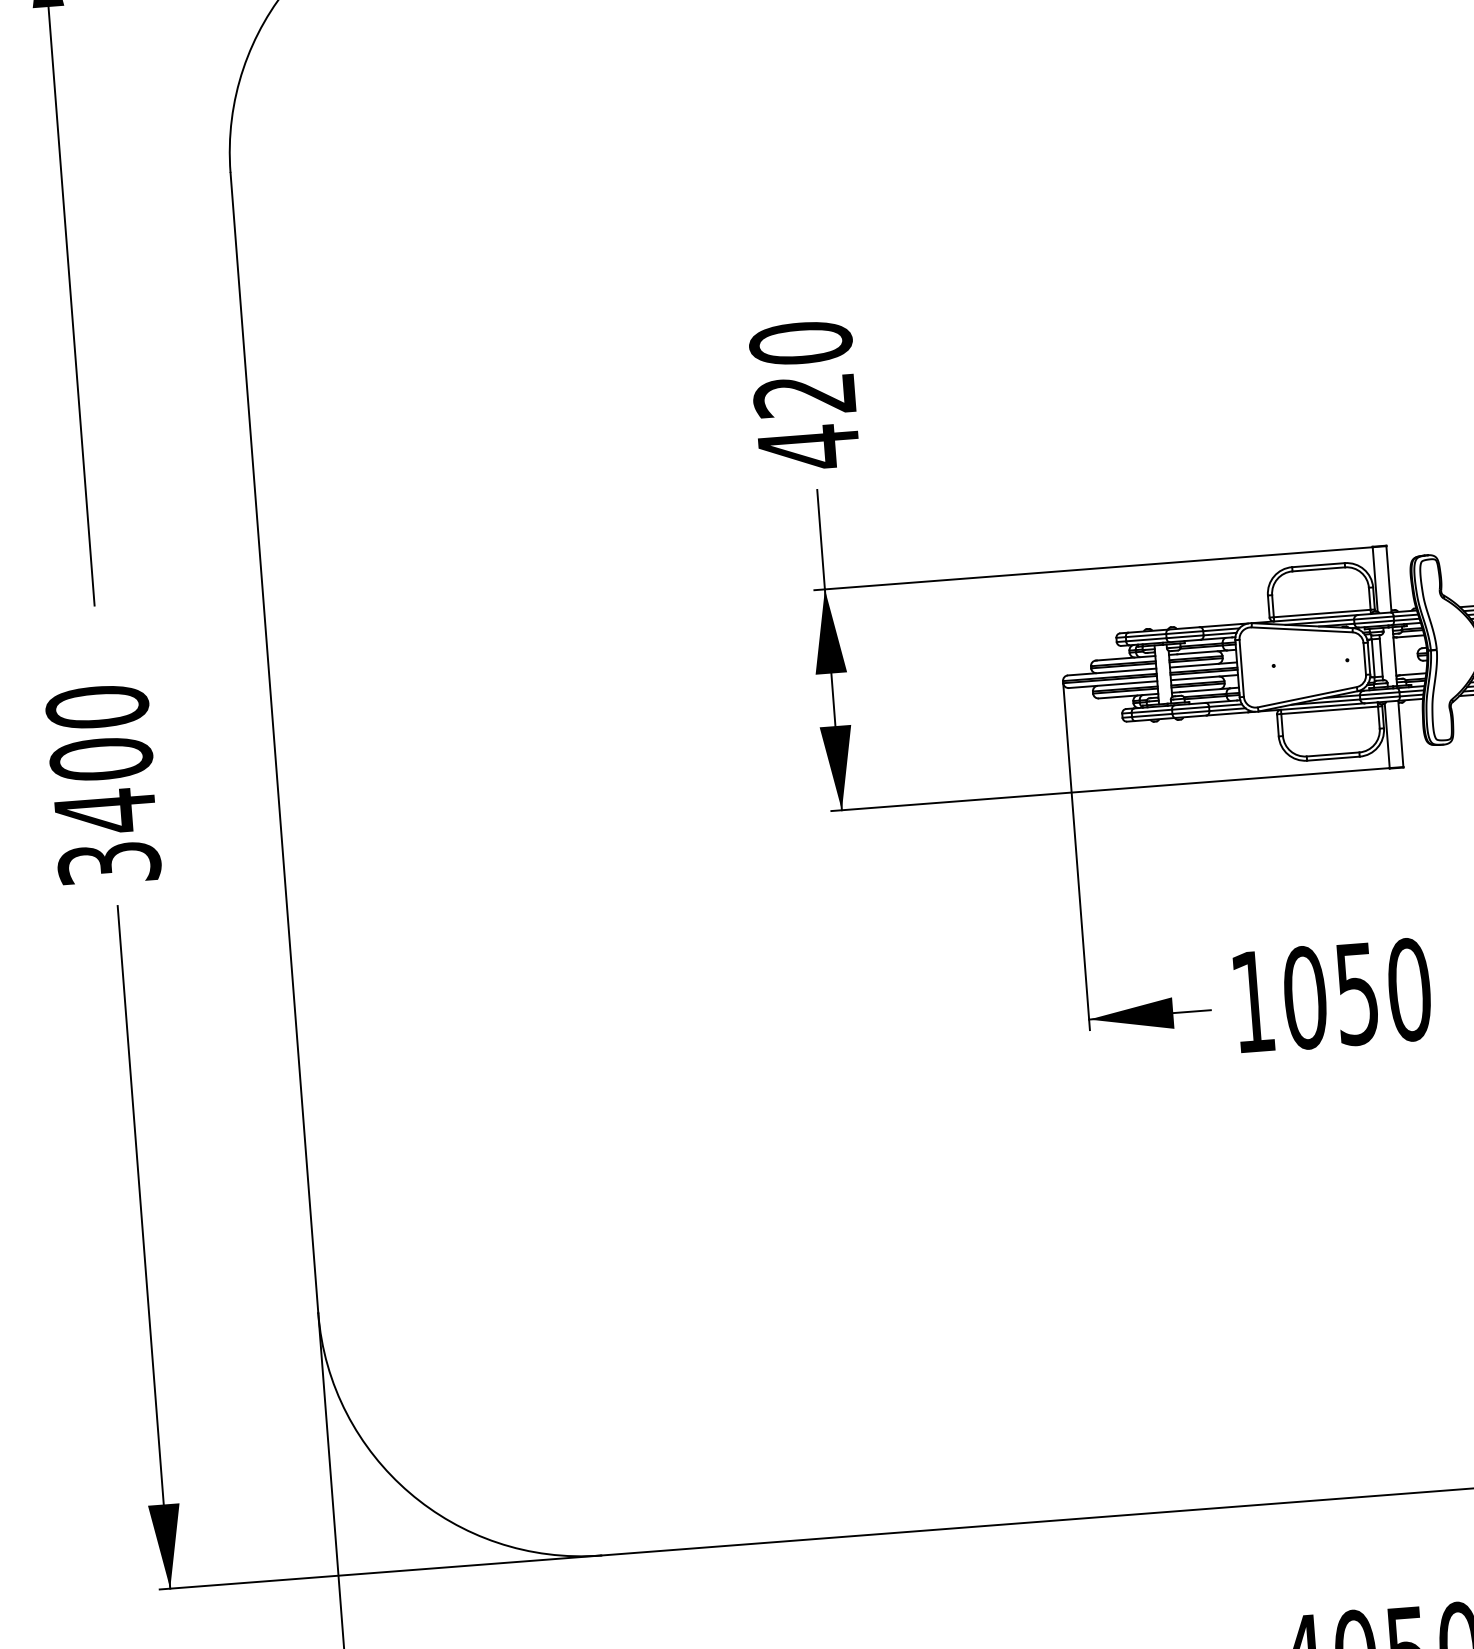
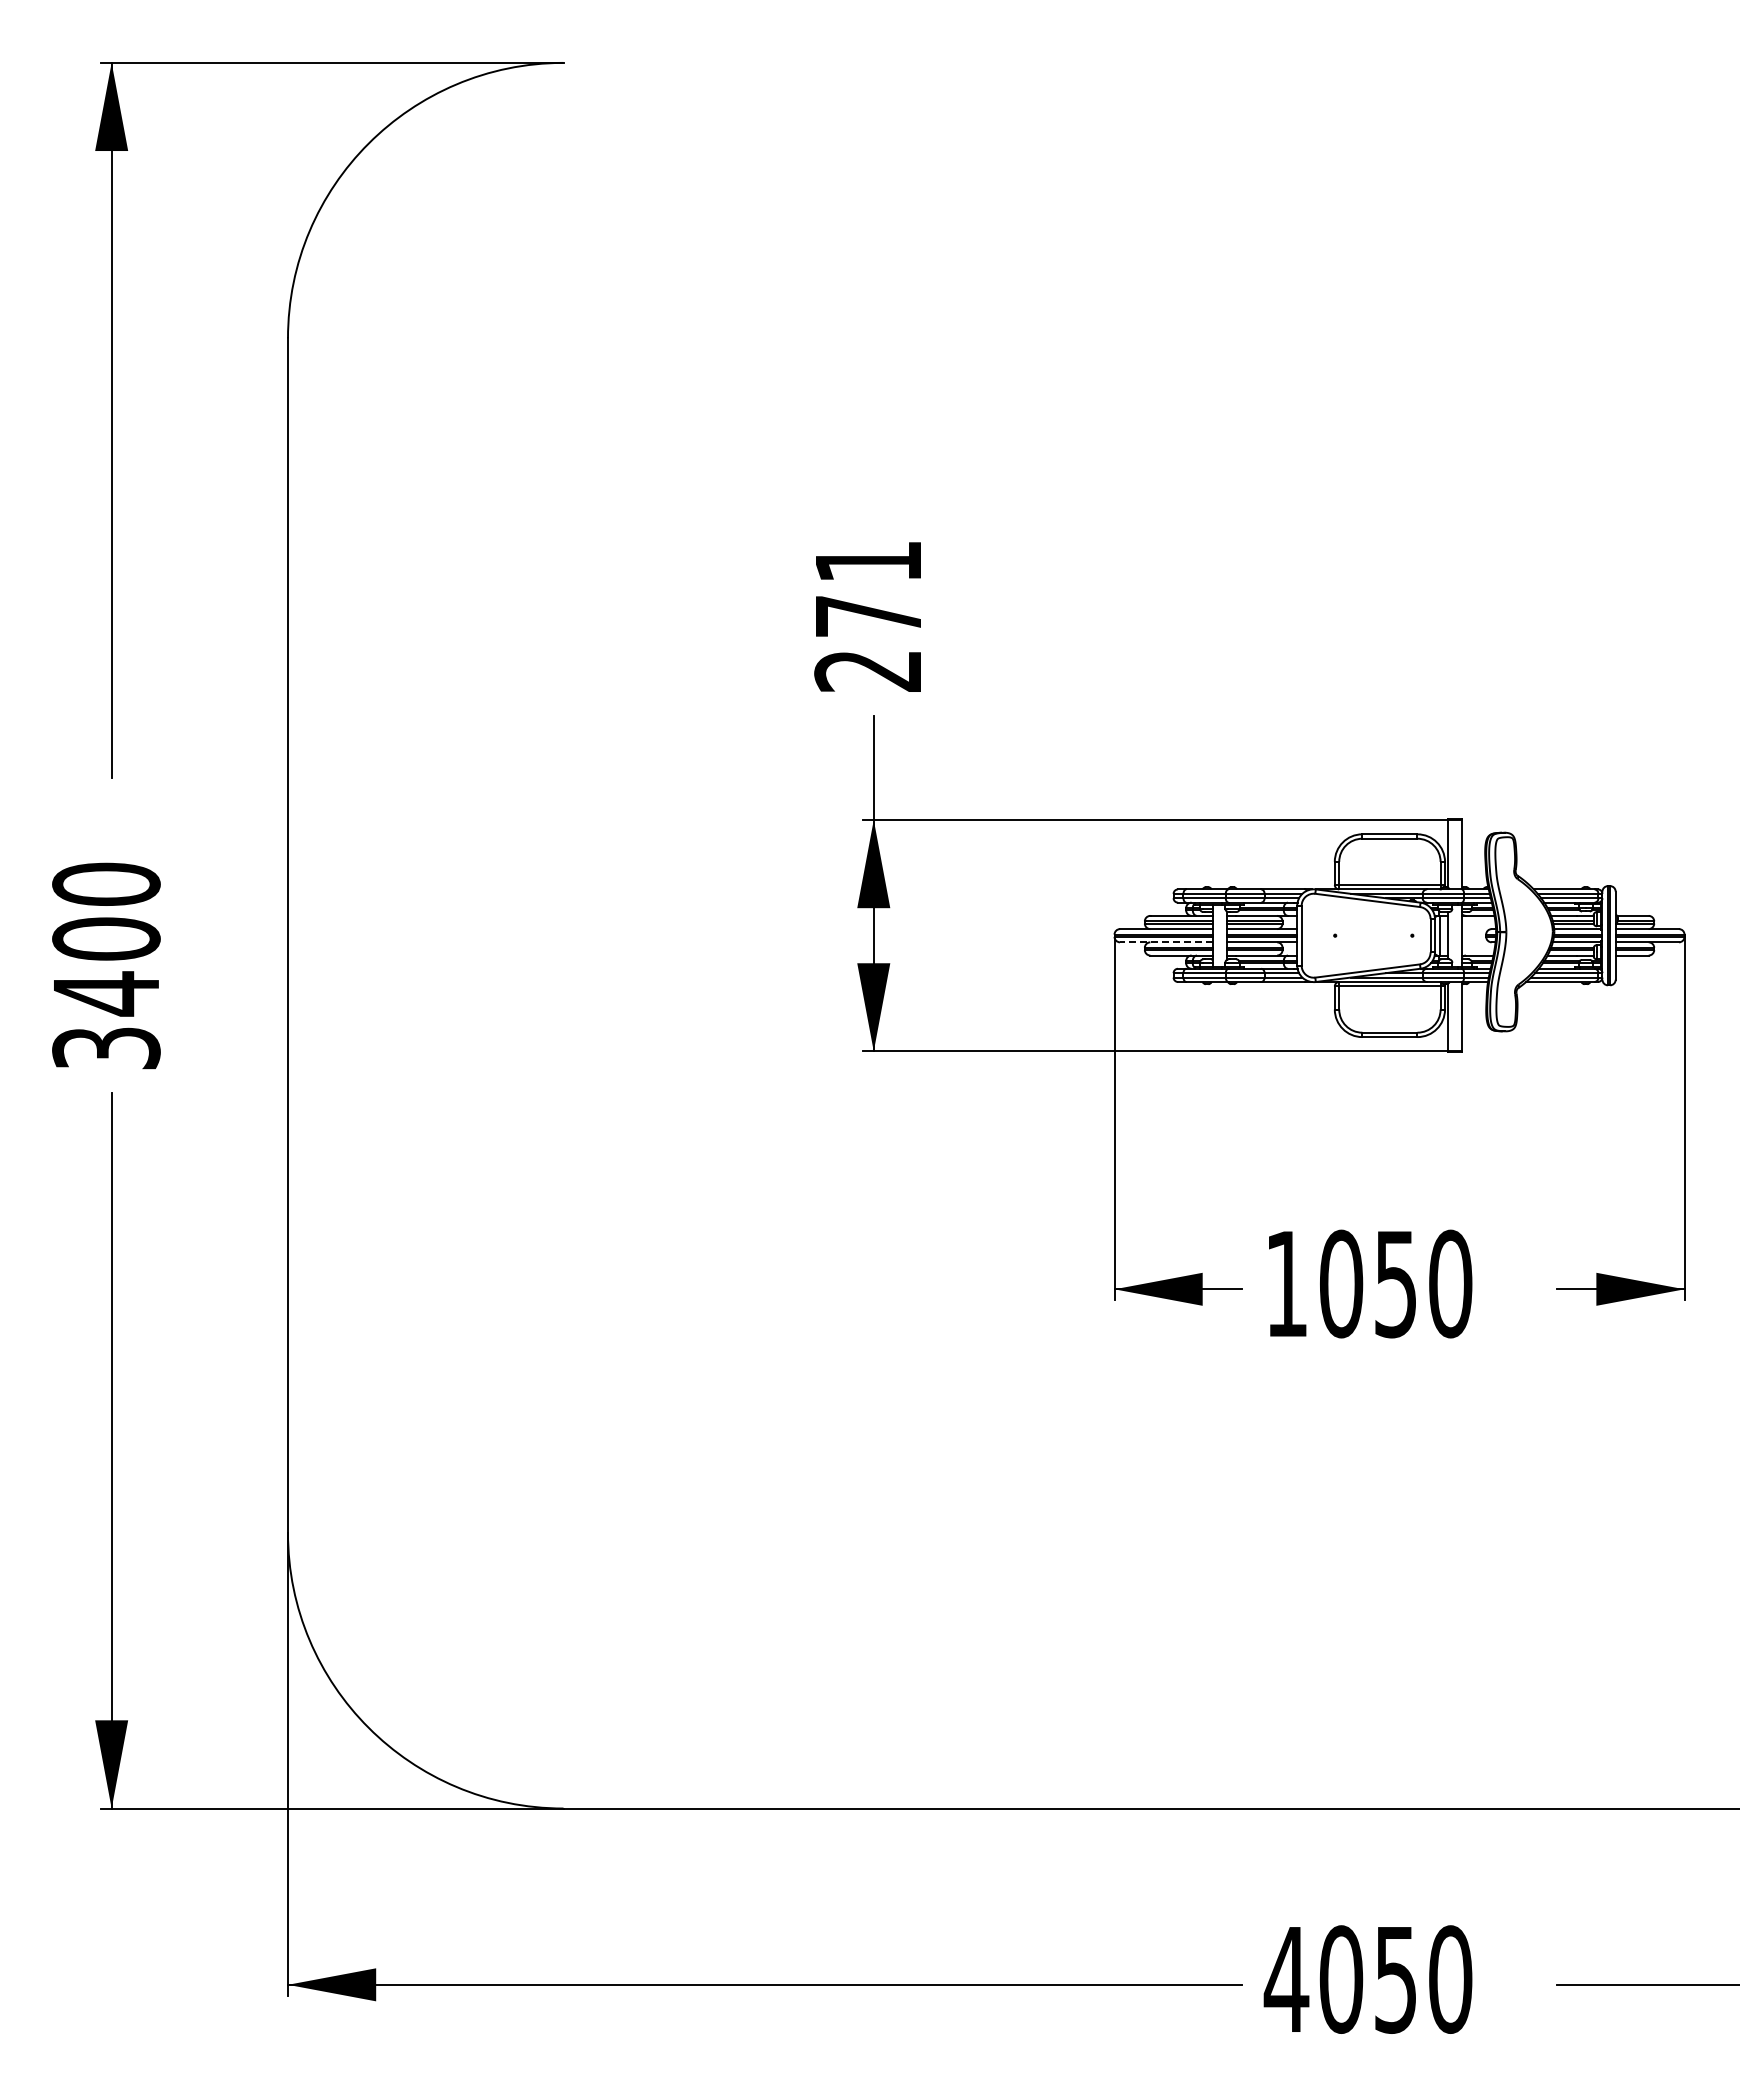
text: (805, 396) -> (868, 617), 420 -> 271
line: (1112, 684) -> (1165, 942), solid -> dashed

